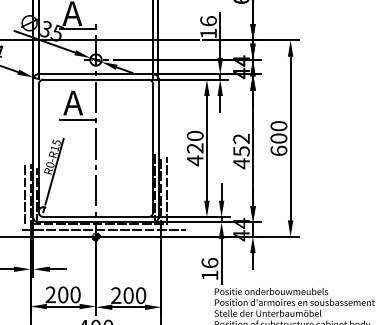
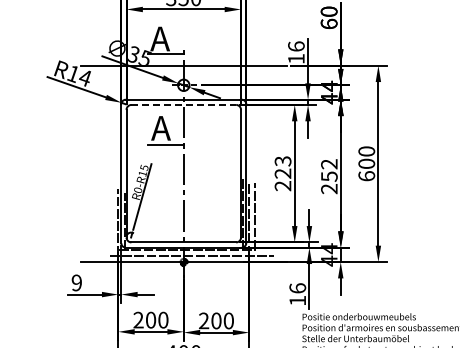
line: (96, 79) -> (184, 104), solid -> dashed
text: (194, 148) -> (282, 173), 420 -> 223
text: (241, 163) -> (329, 188), 452 -> 252
line: (24, 194) -> (112, 219), removed

